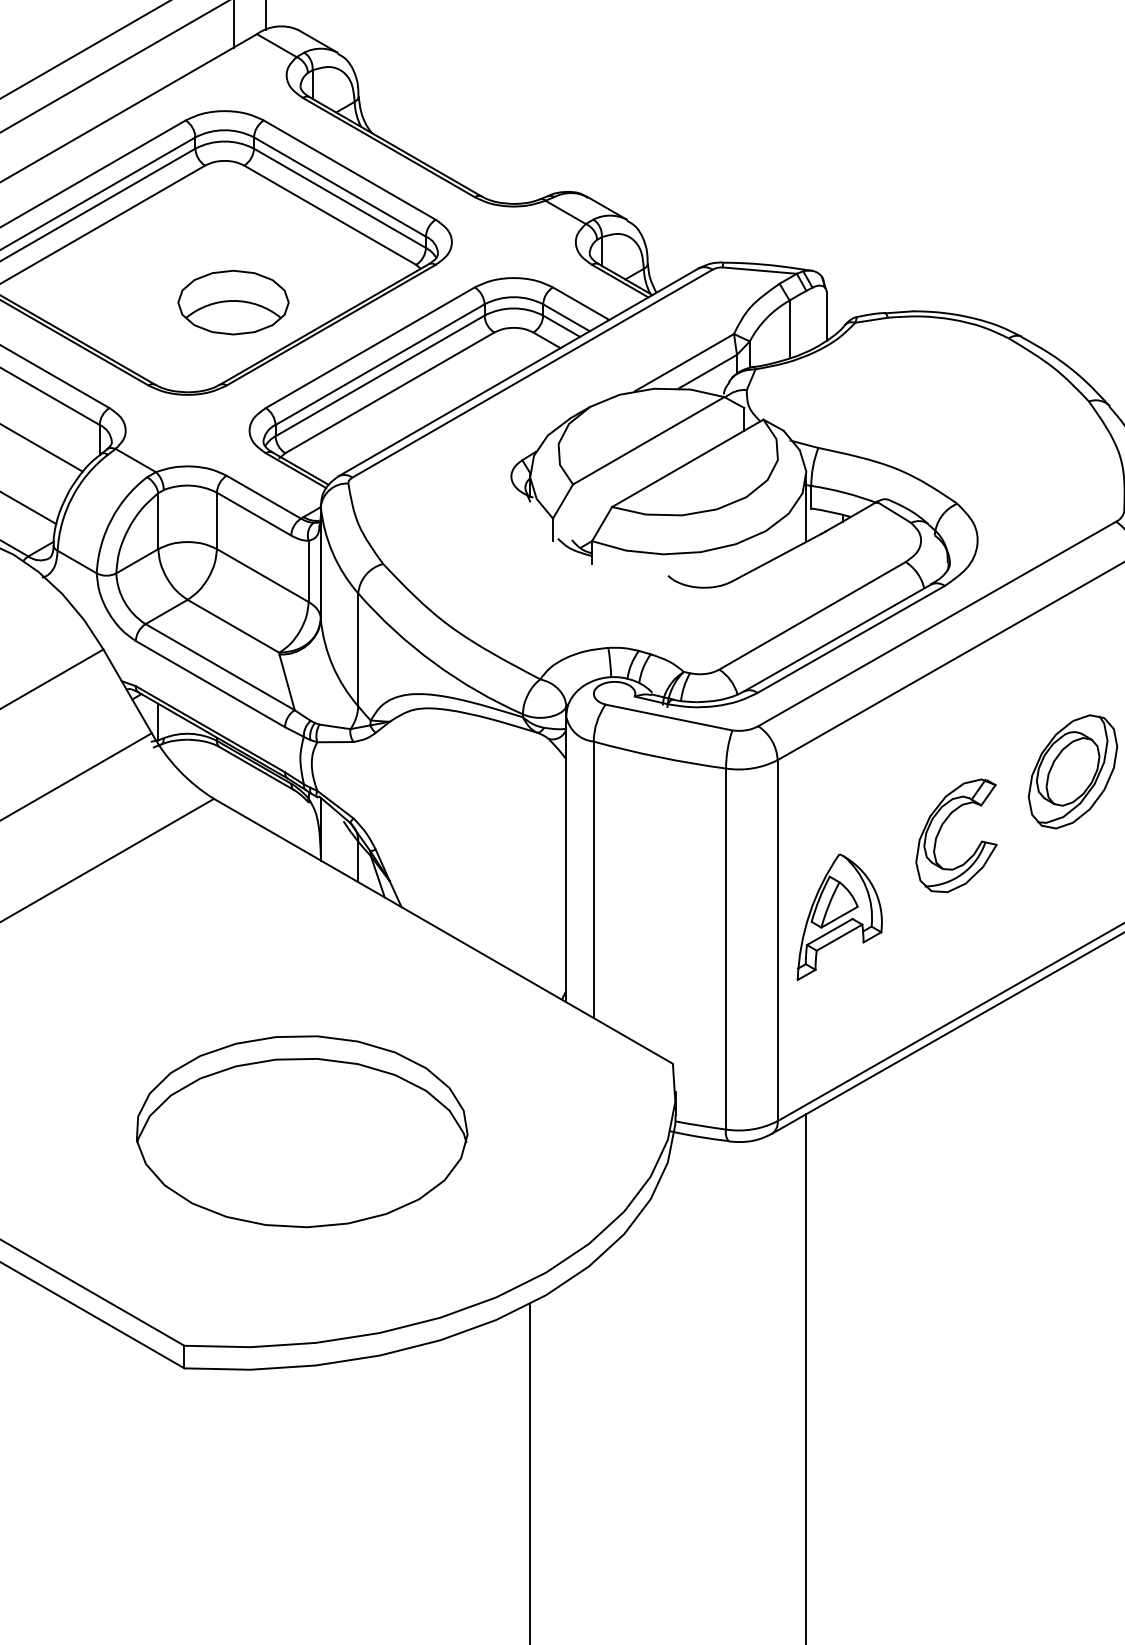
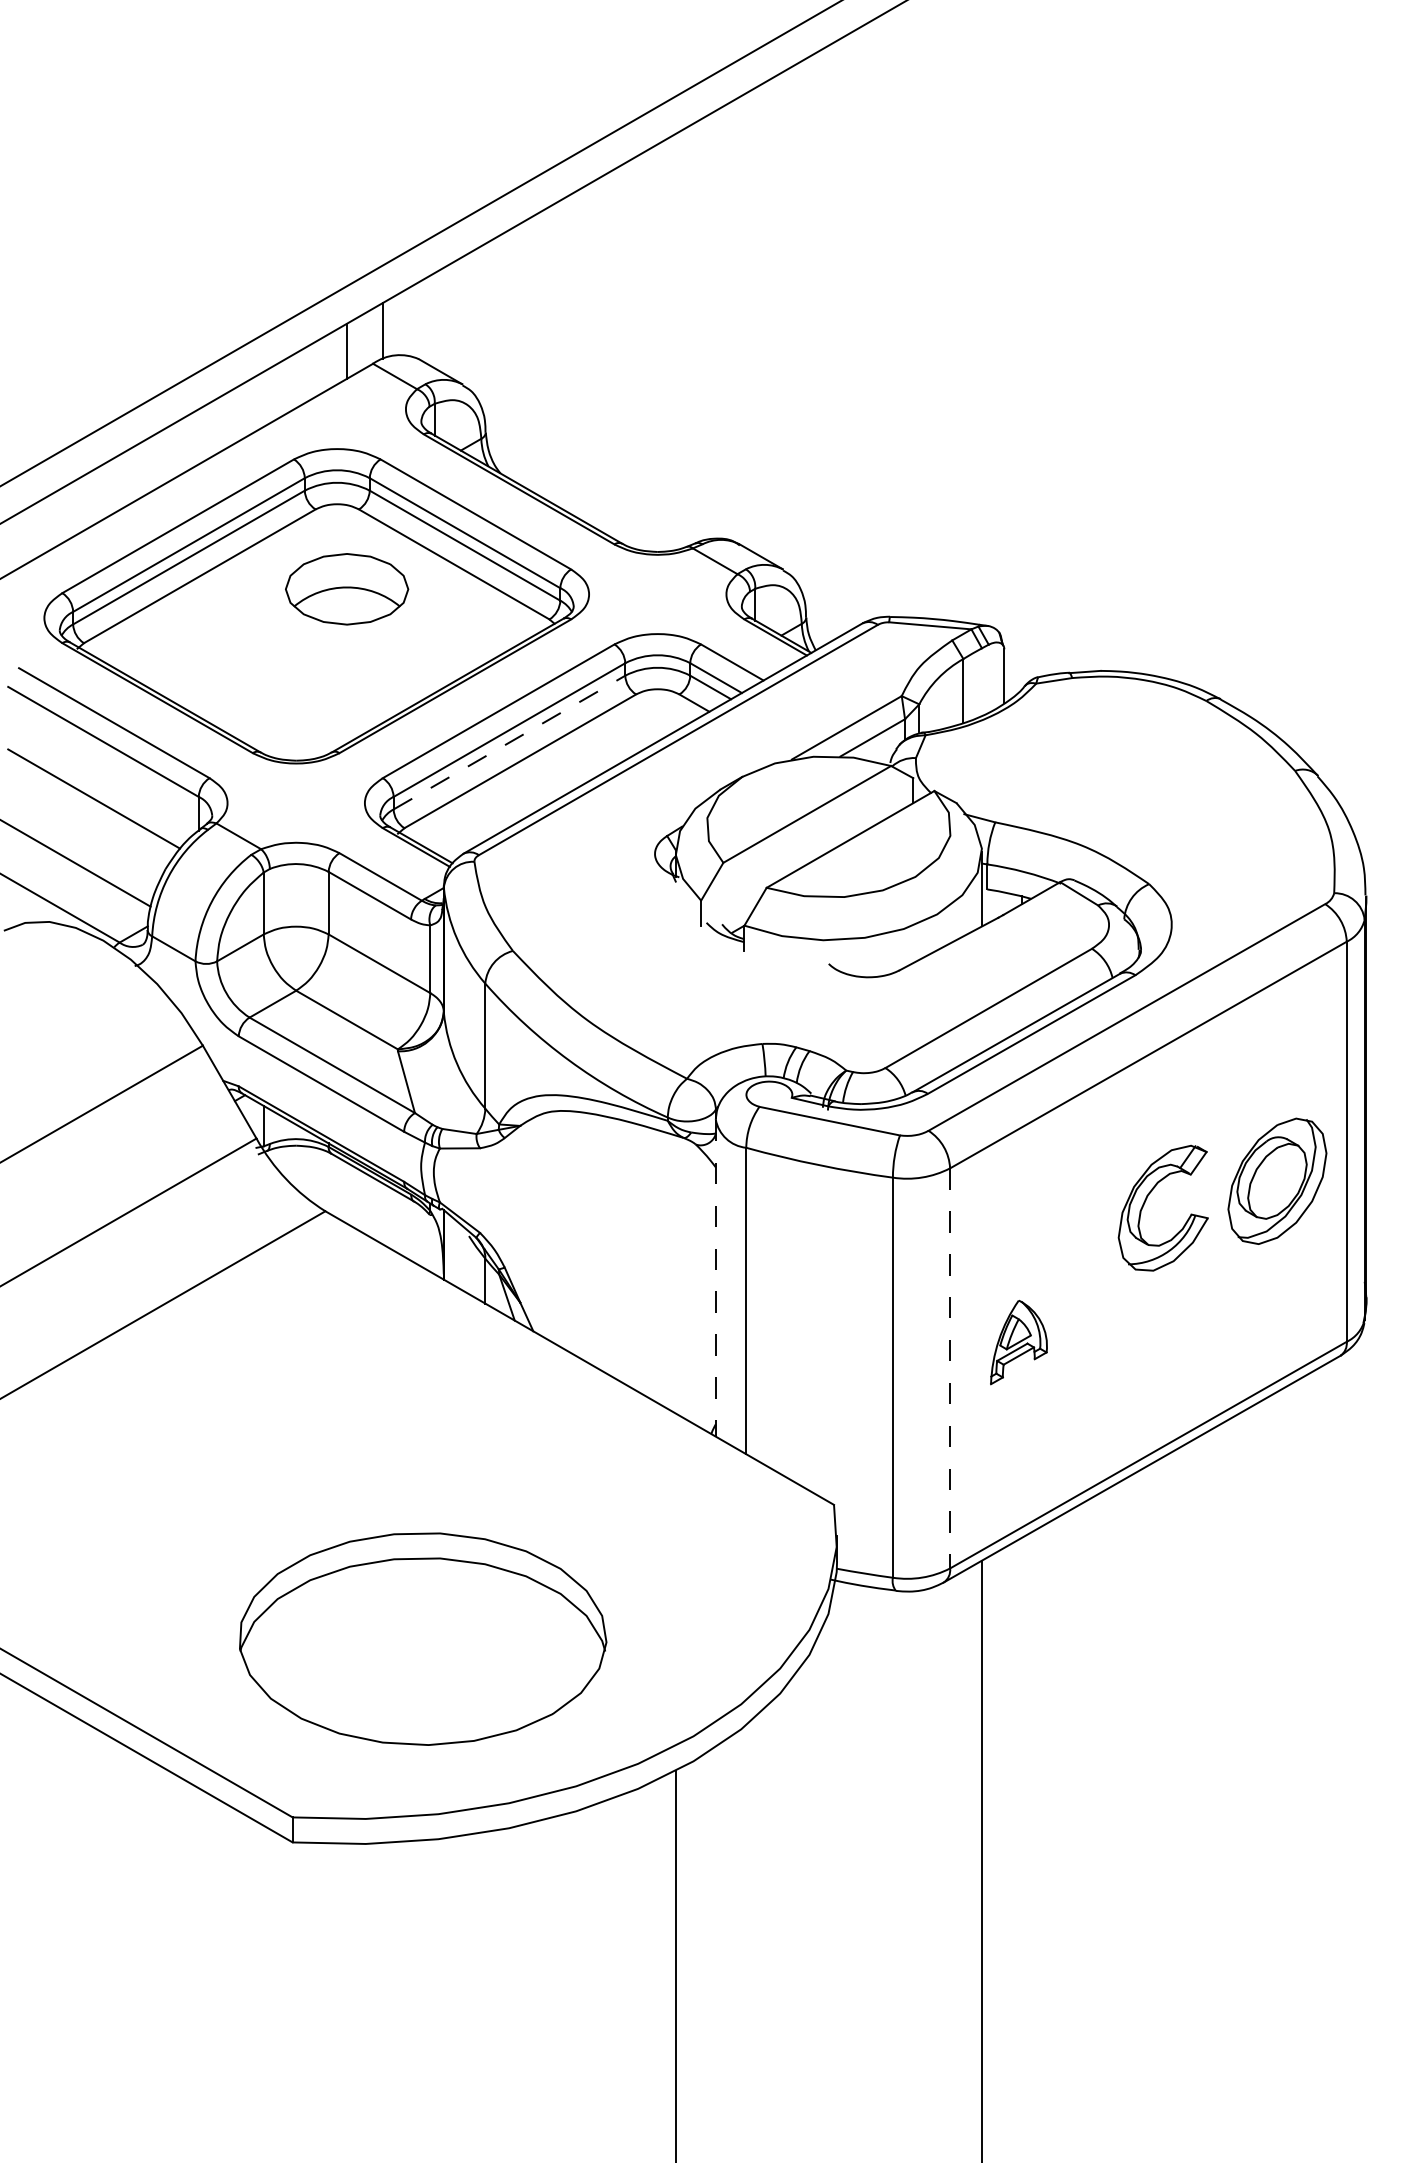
part: (233, 302) -> (347, 589), moved
line: (380, 375) -> (509, 742), solid -> dashed
part: (941, 828) -> (1146, 1200), moved
line: (565, 859) -> (715, 1278), solid -> dashed
part: (839, 917) -> (1018, 1342), size x0.6
line: (778, 940) -> (950, 1368), solid -> dashed
part: (302, 1131) -> (423, 1638), moved

